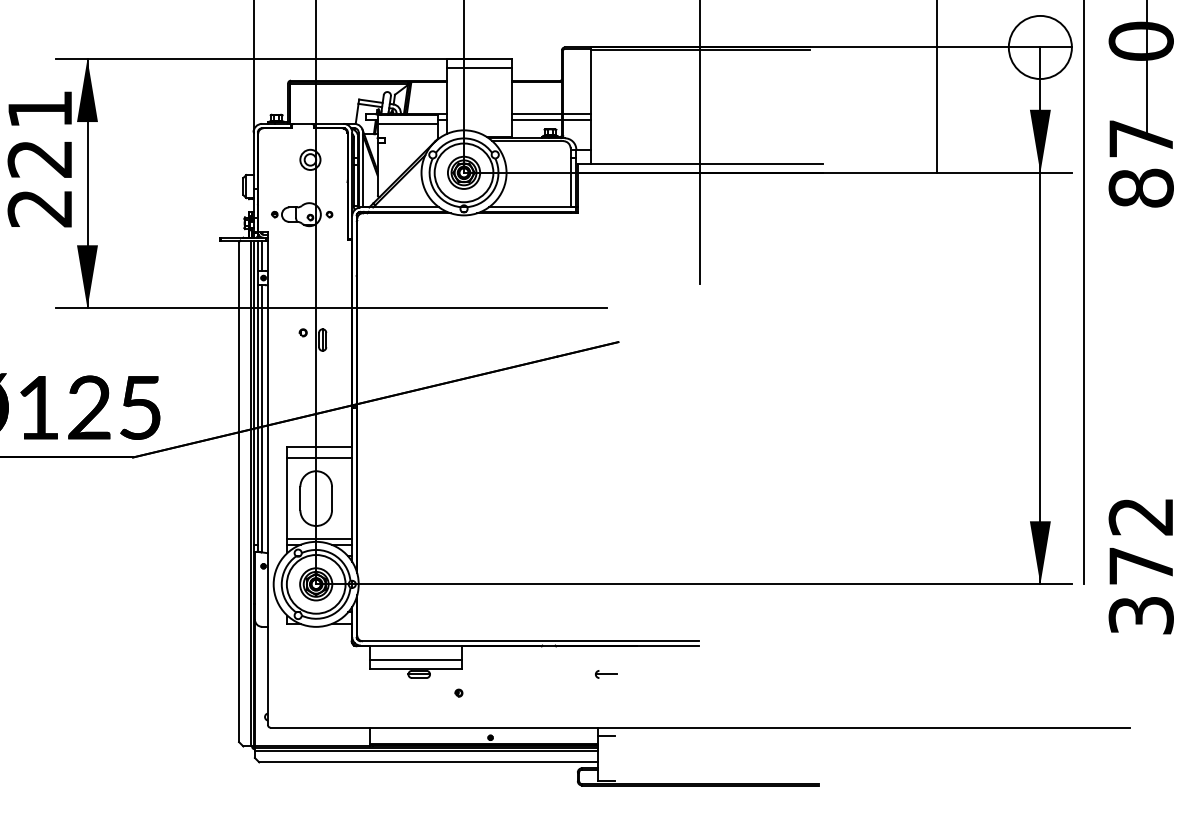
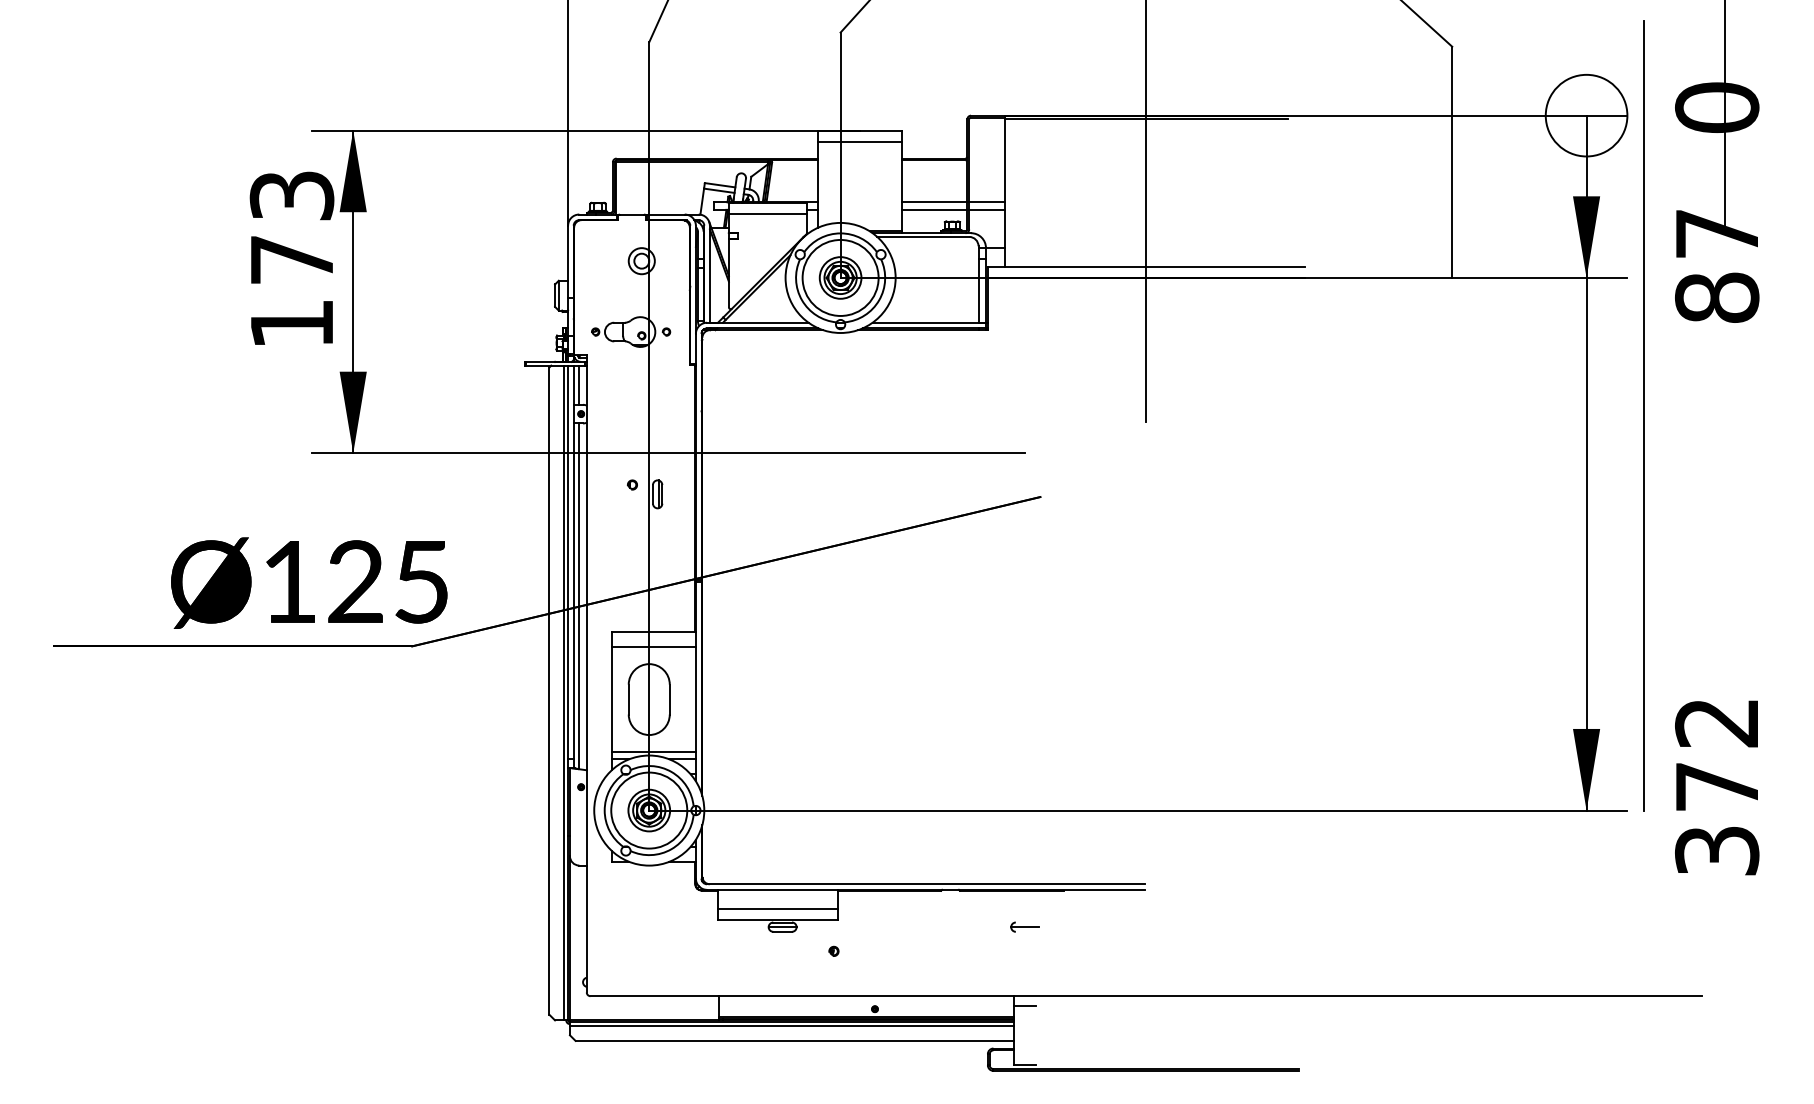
text: (39, 158) -> (291, 259), 221 -> 173

